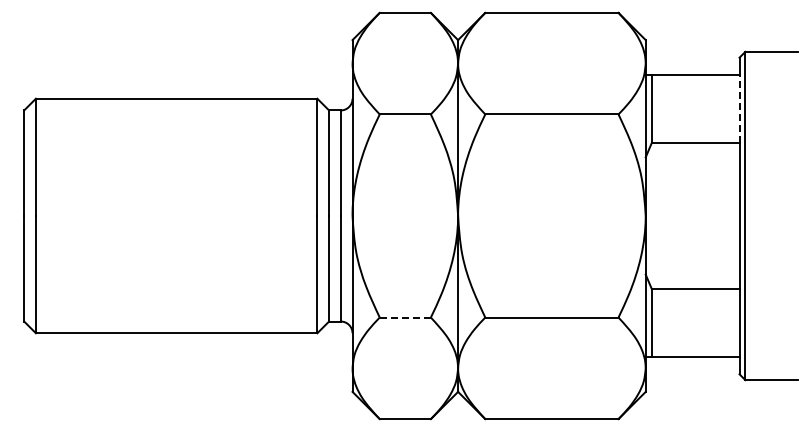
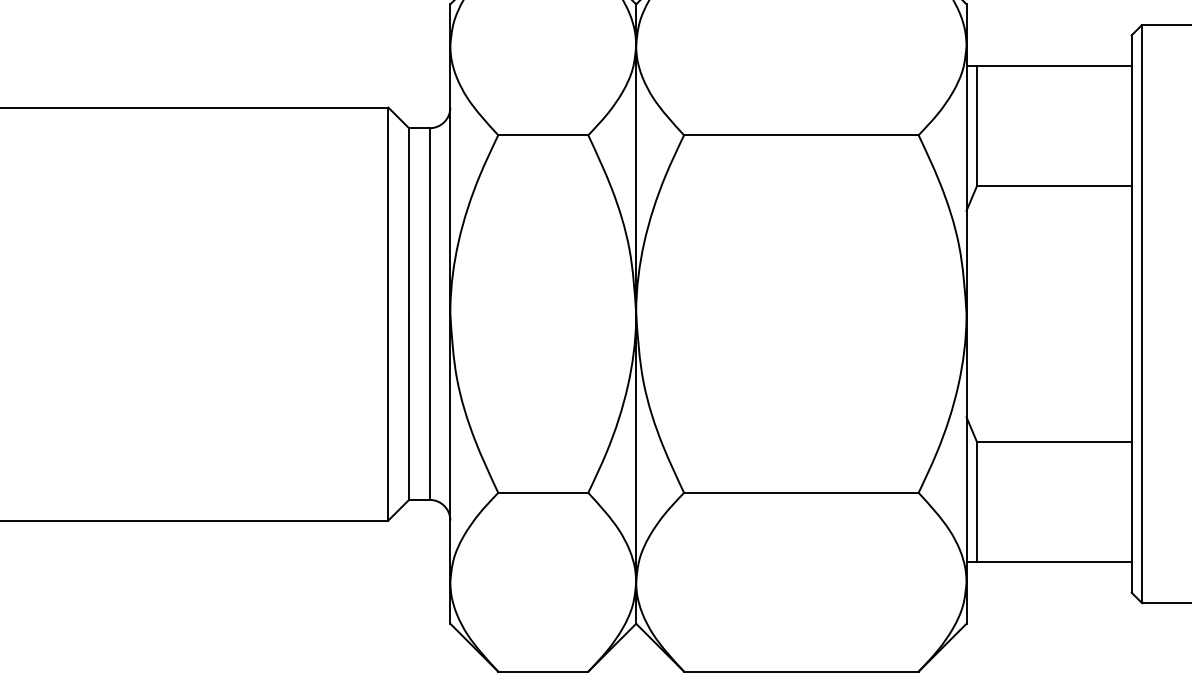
line: (739, 108) -> (1131, 124), dashed -> solid
line: (405, 317) -> (543, 492), dashed -> solid

